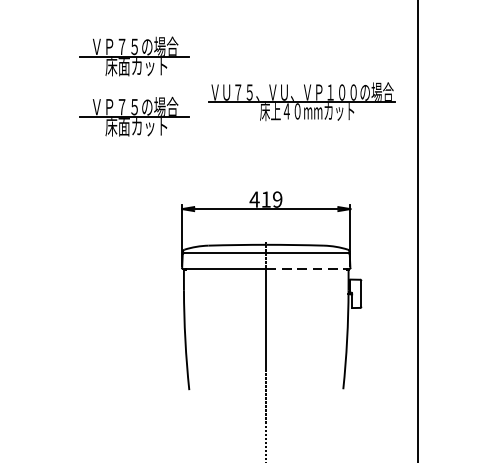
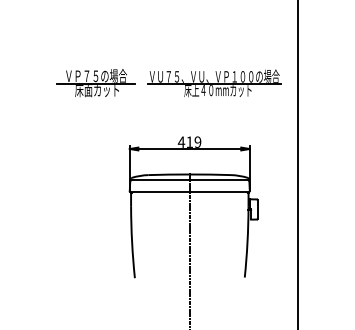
part: (134, 57) -> (95, 40), removed
part: (302, 101) -> (214, 83), moved
line: (307, 268) -> (219, 191), dashed -> solid

